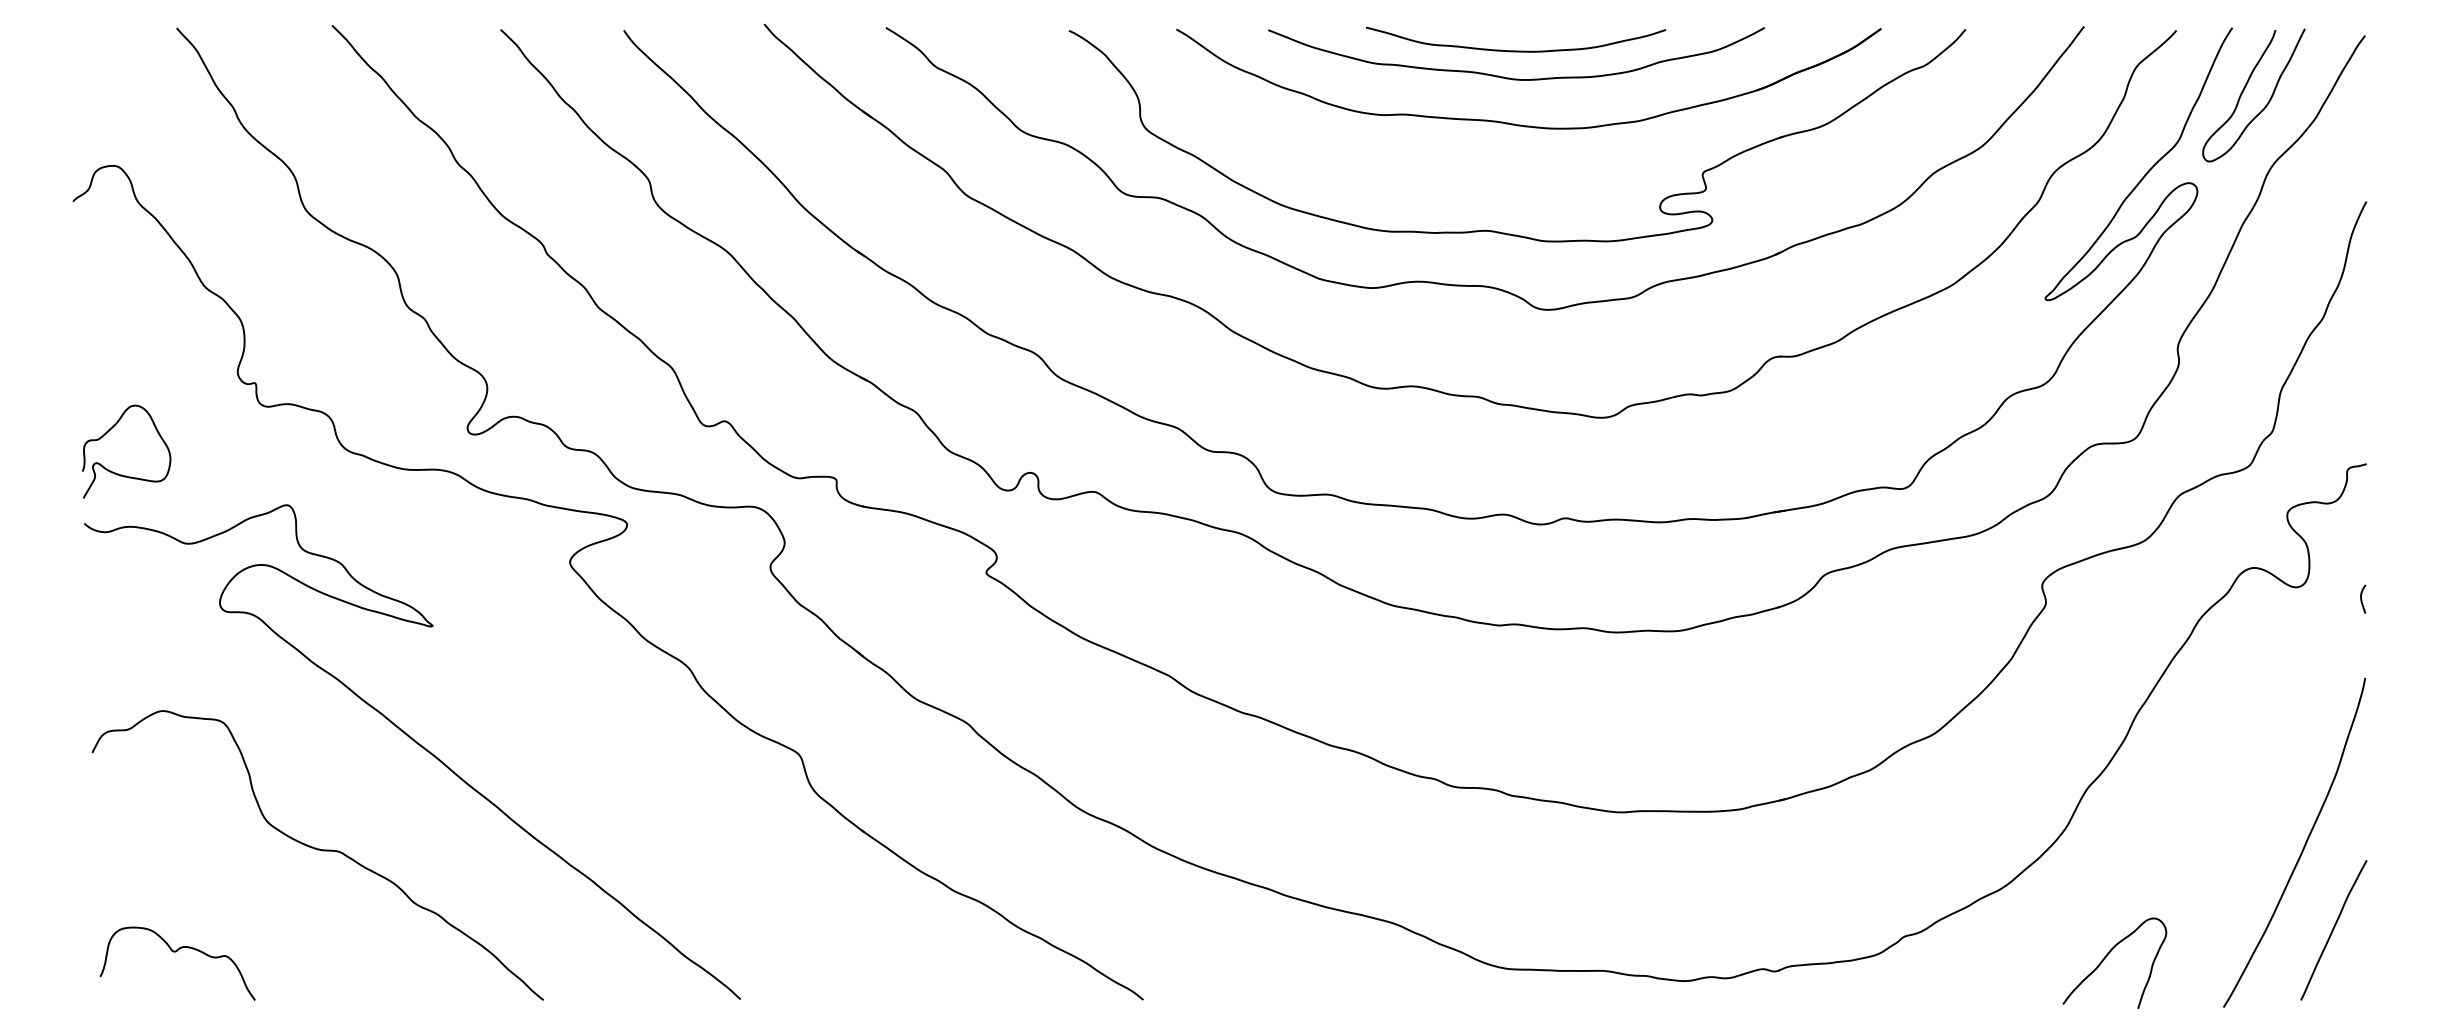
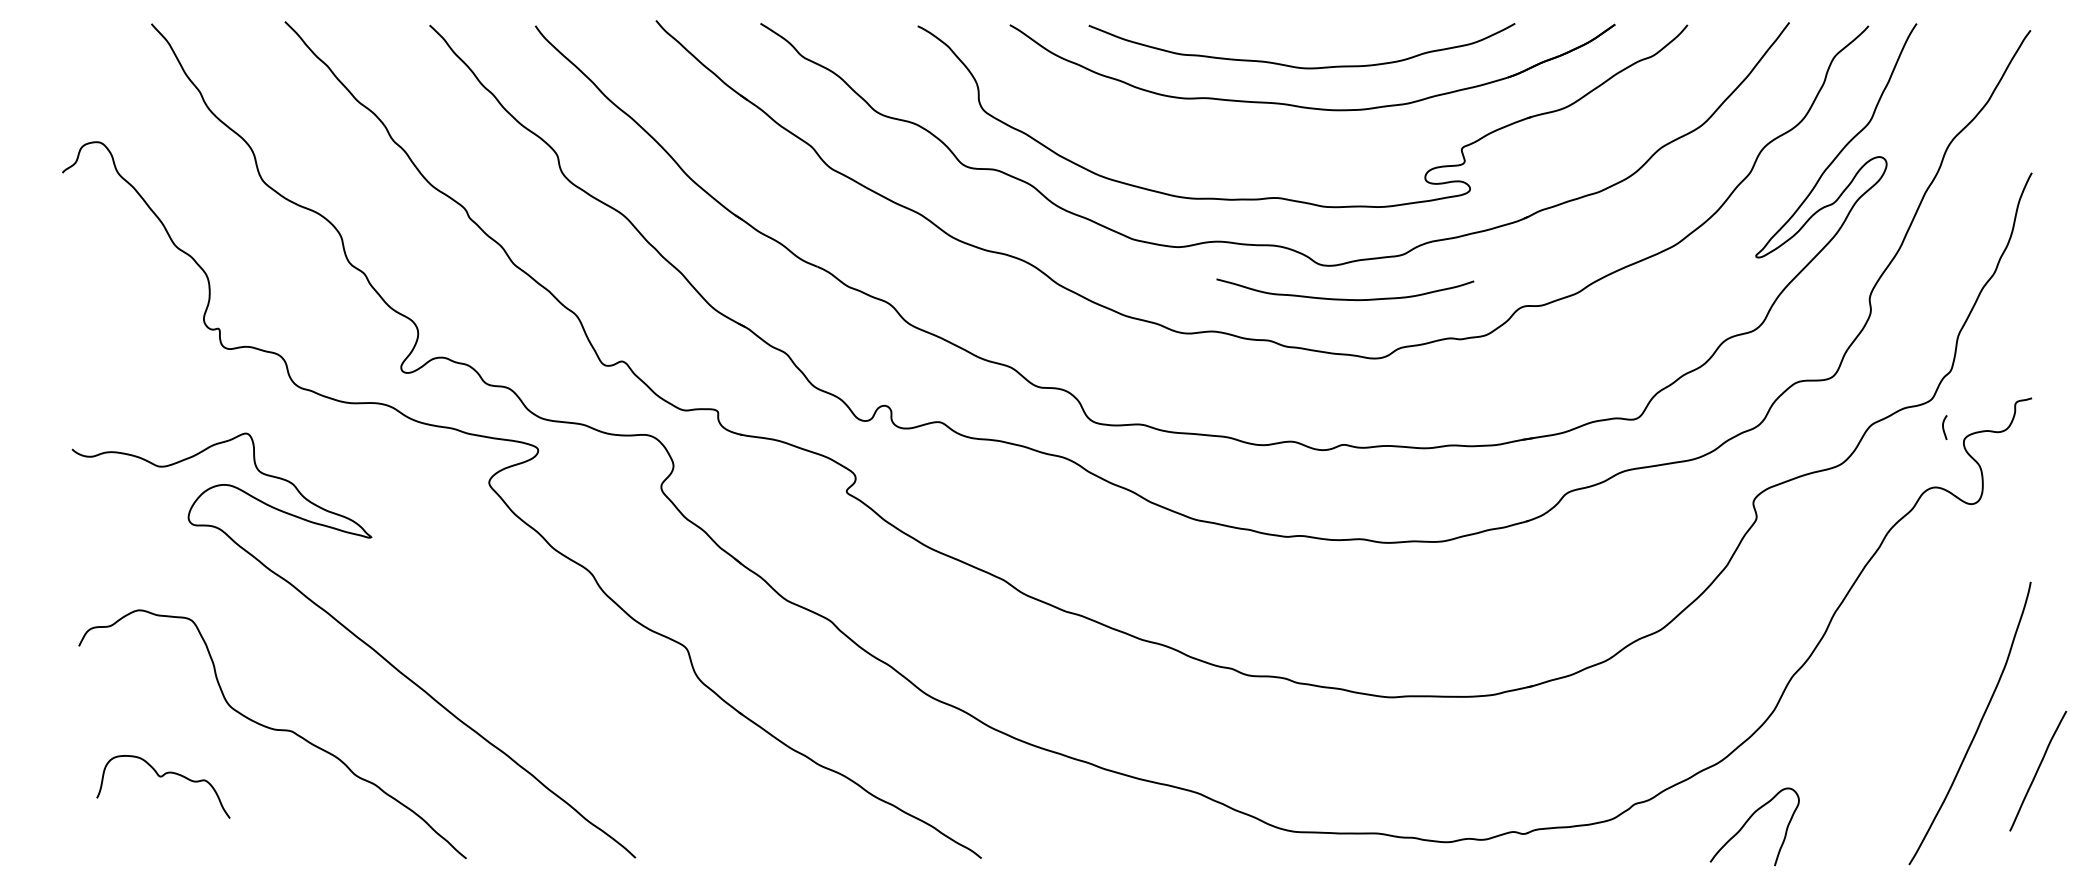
curve: (1516, 50) -> (1345, 299), moved
curve: (2244, 90) -> (1927, 77), removed
curve: (122, 474) -> (104, 407), removed
curve: (2362, 599) -> (1944, 427), moved
curve: (2333, 930) -> (2037, 771), moved
curve: (176, 952) -> (162, 777), moved
curve: (2108, 955) -> (1749, 820), moved

